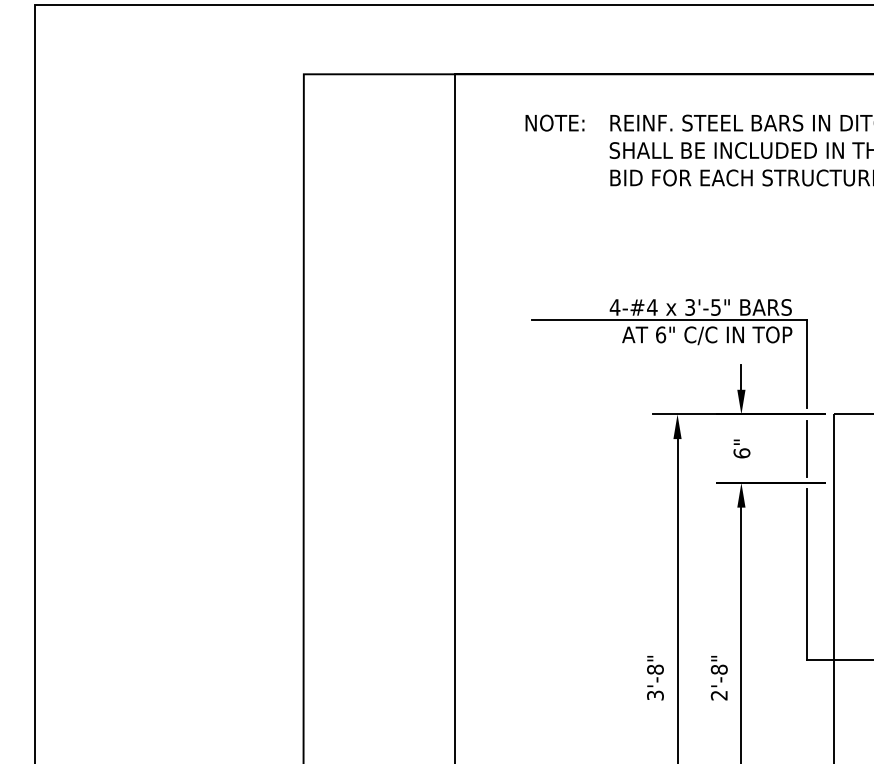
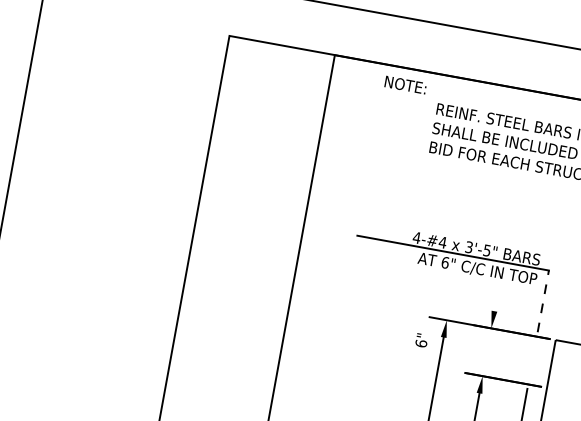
text: (554, 122) -> (405, 84), moved
line: (806, 363) -> (543, 301), solid -> dashed
line: (741, 377) -> (496, 302), removed
text: (741, 448) -> (421, 340), moved
line: (806, 448) -> (532, 360), removed

